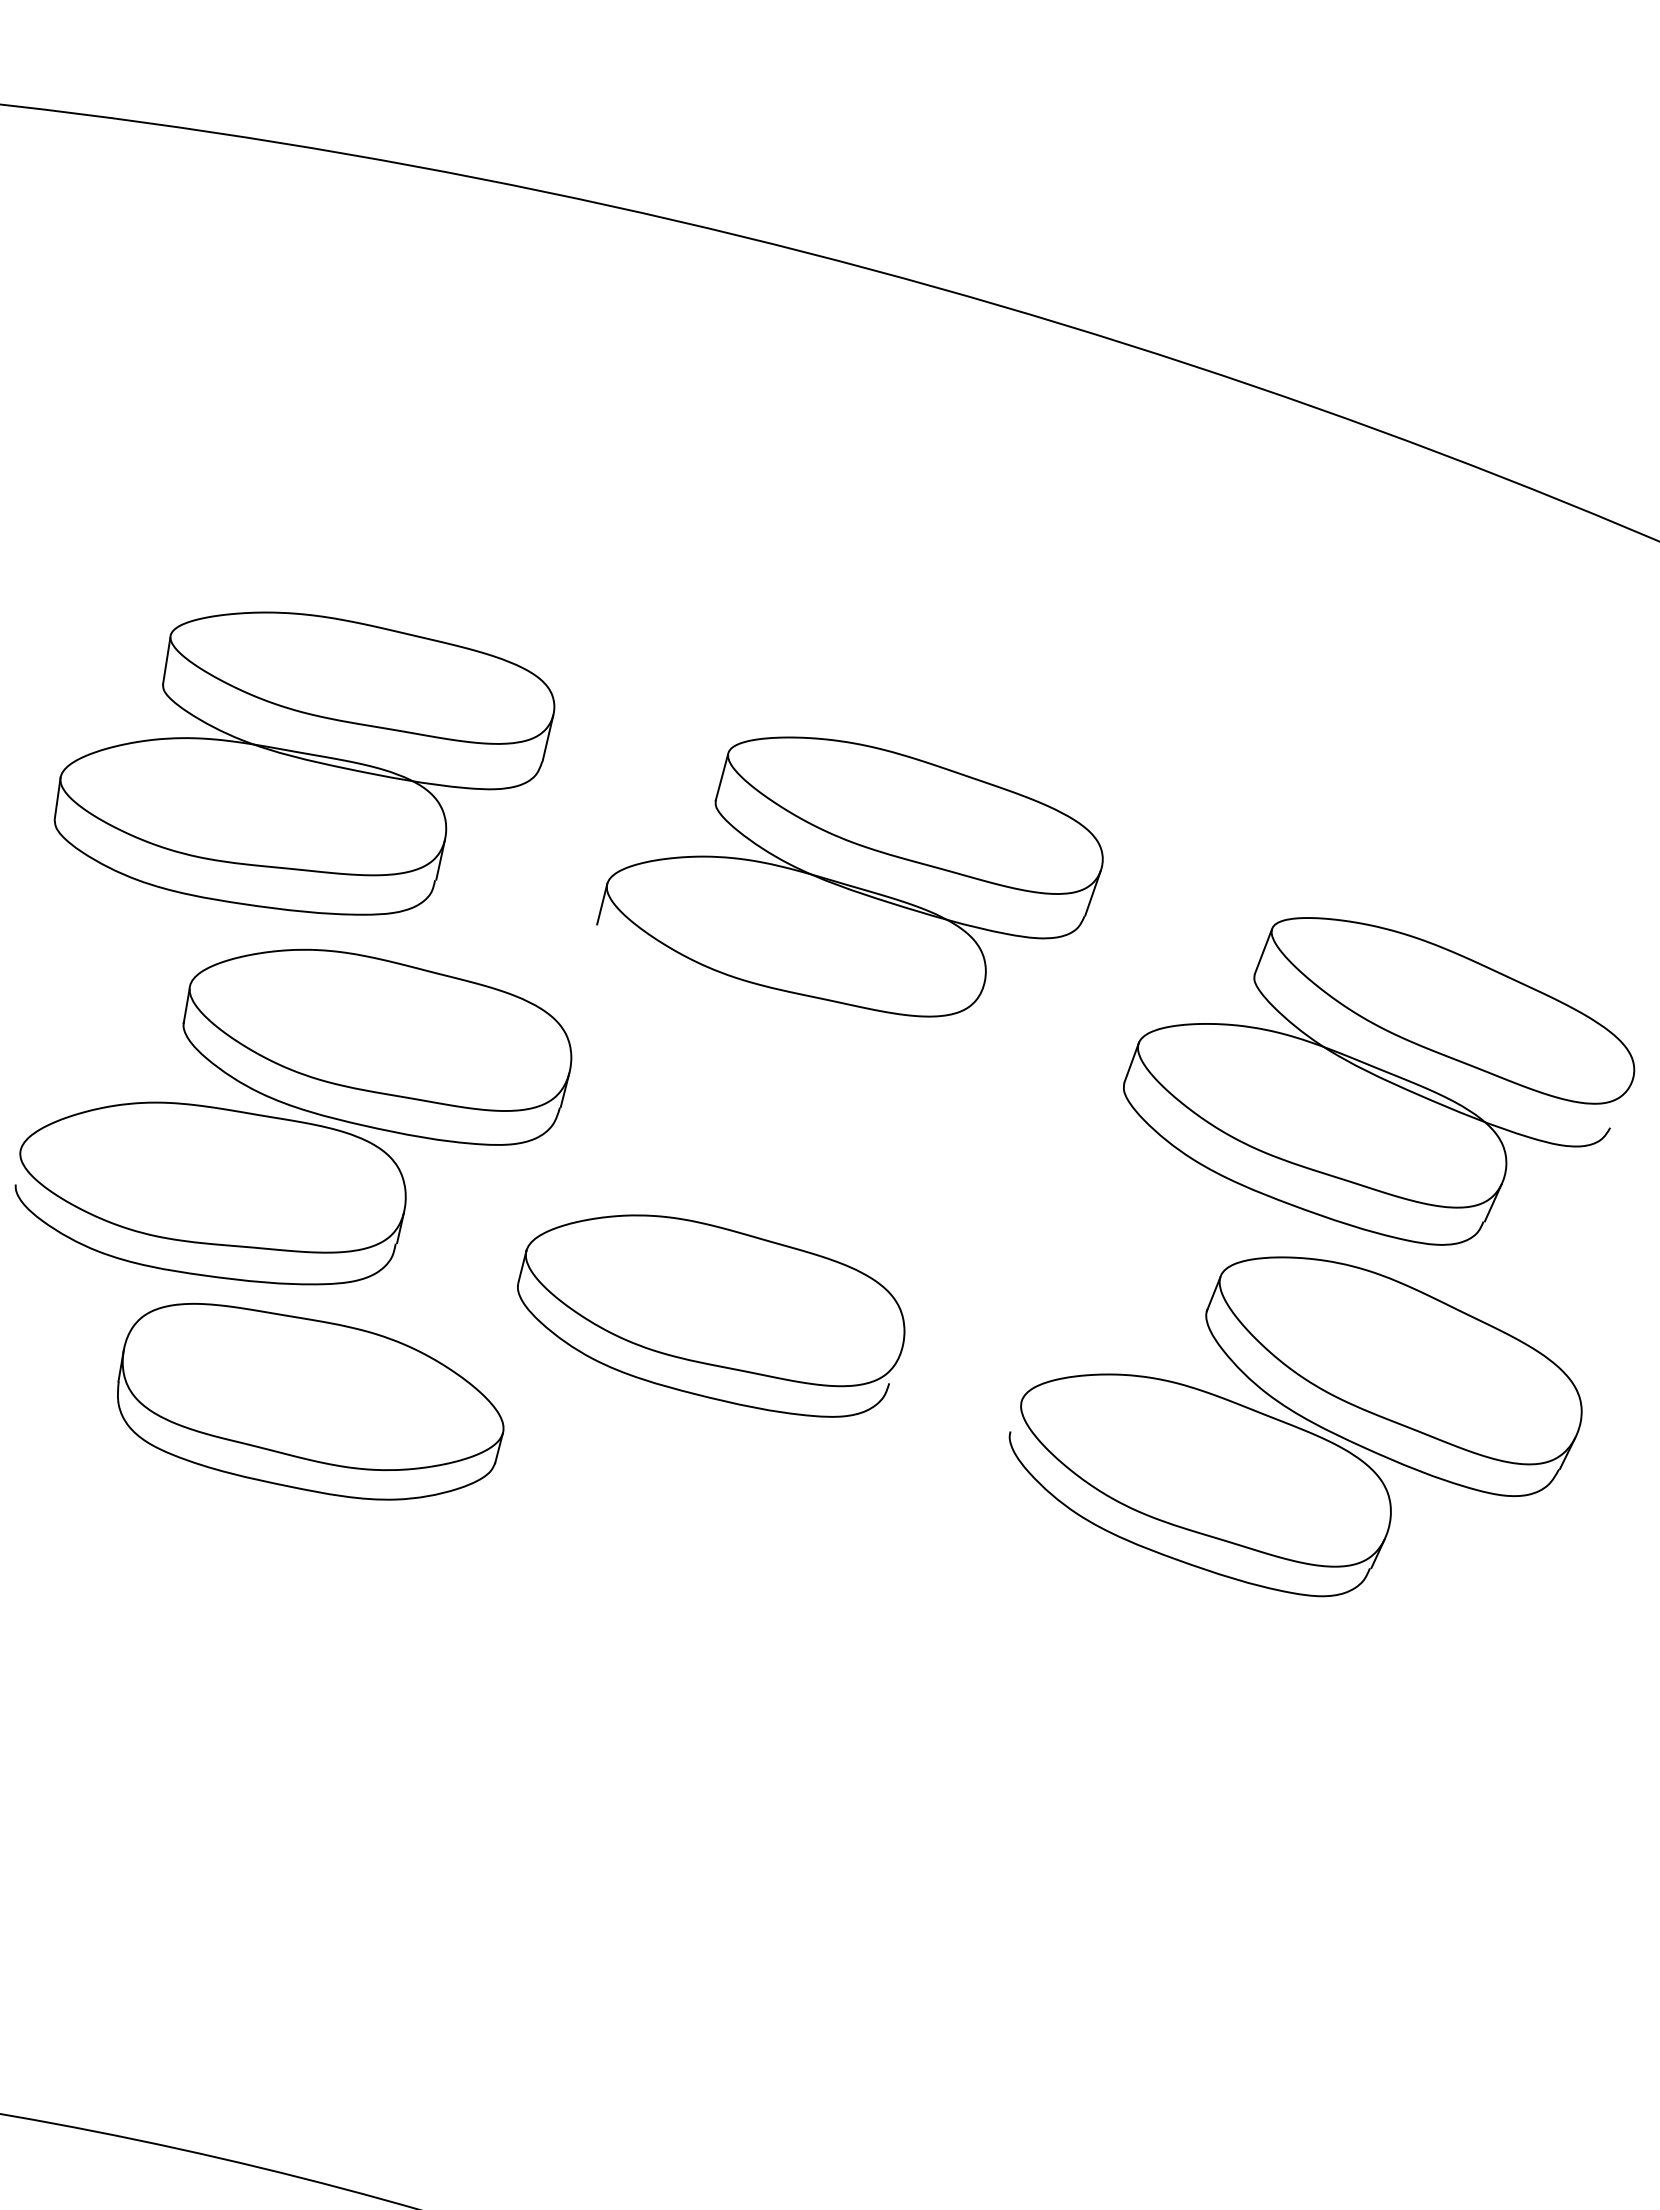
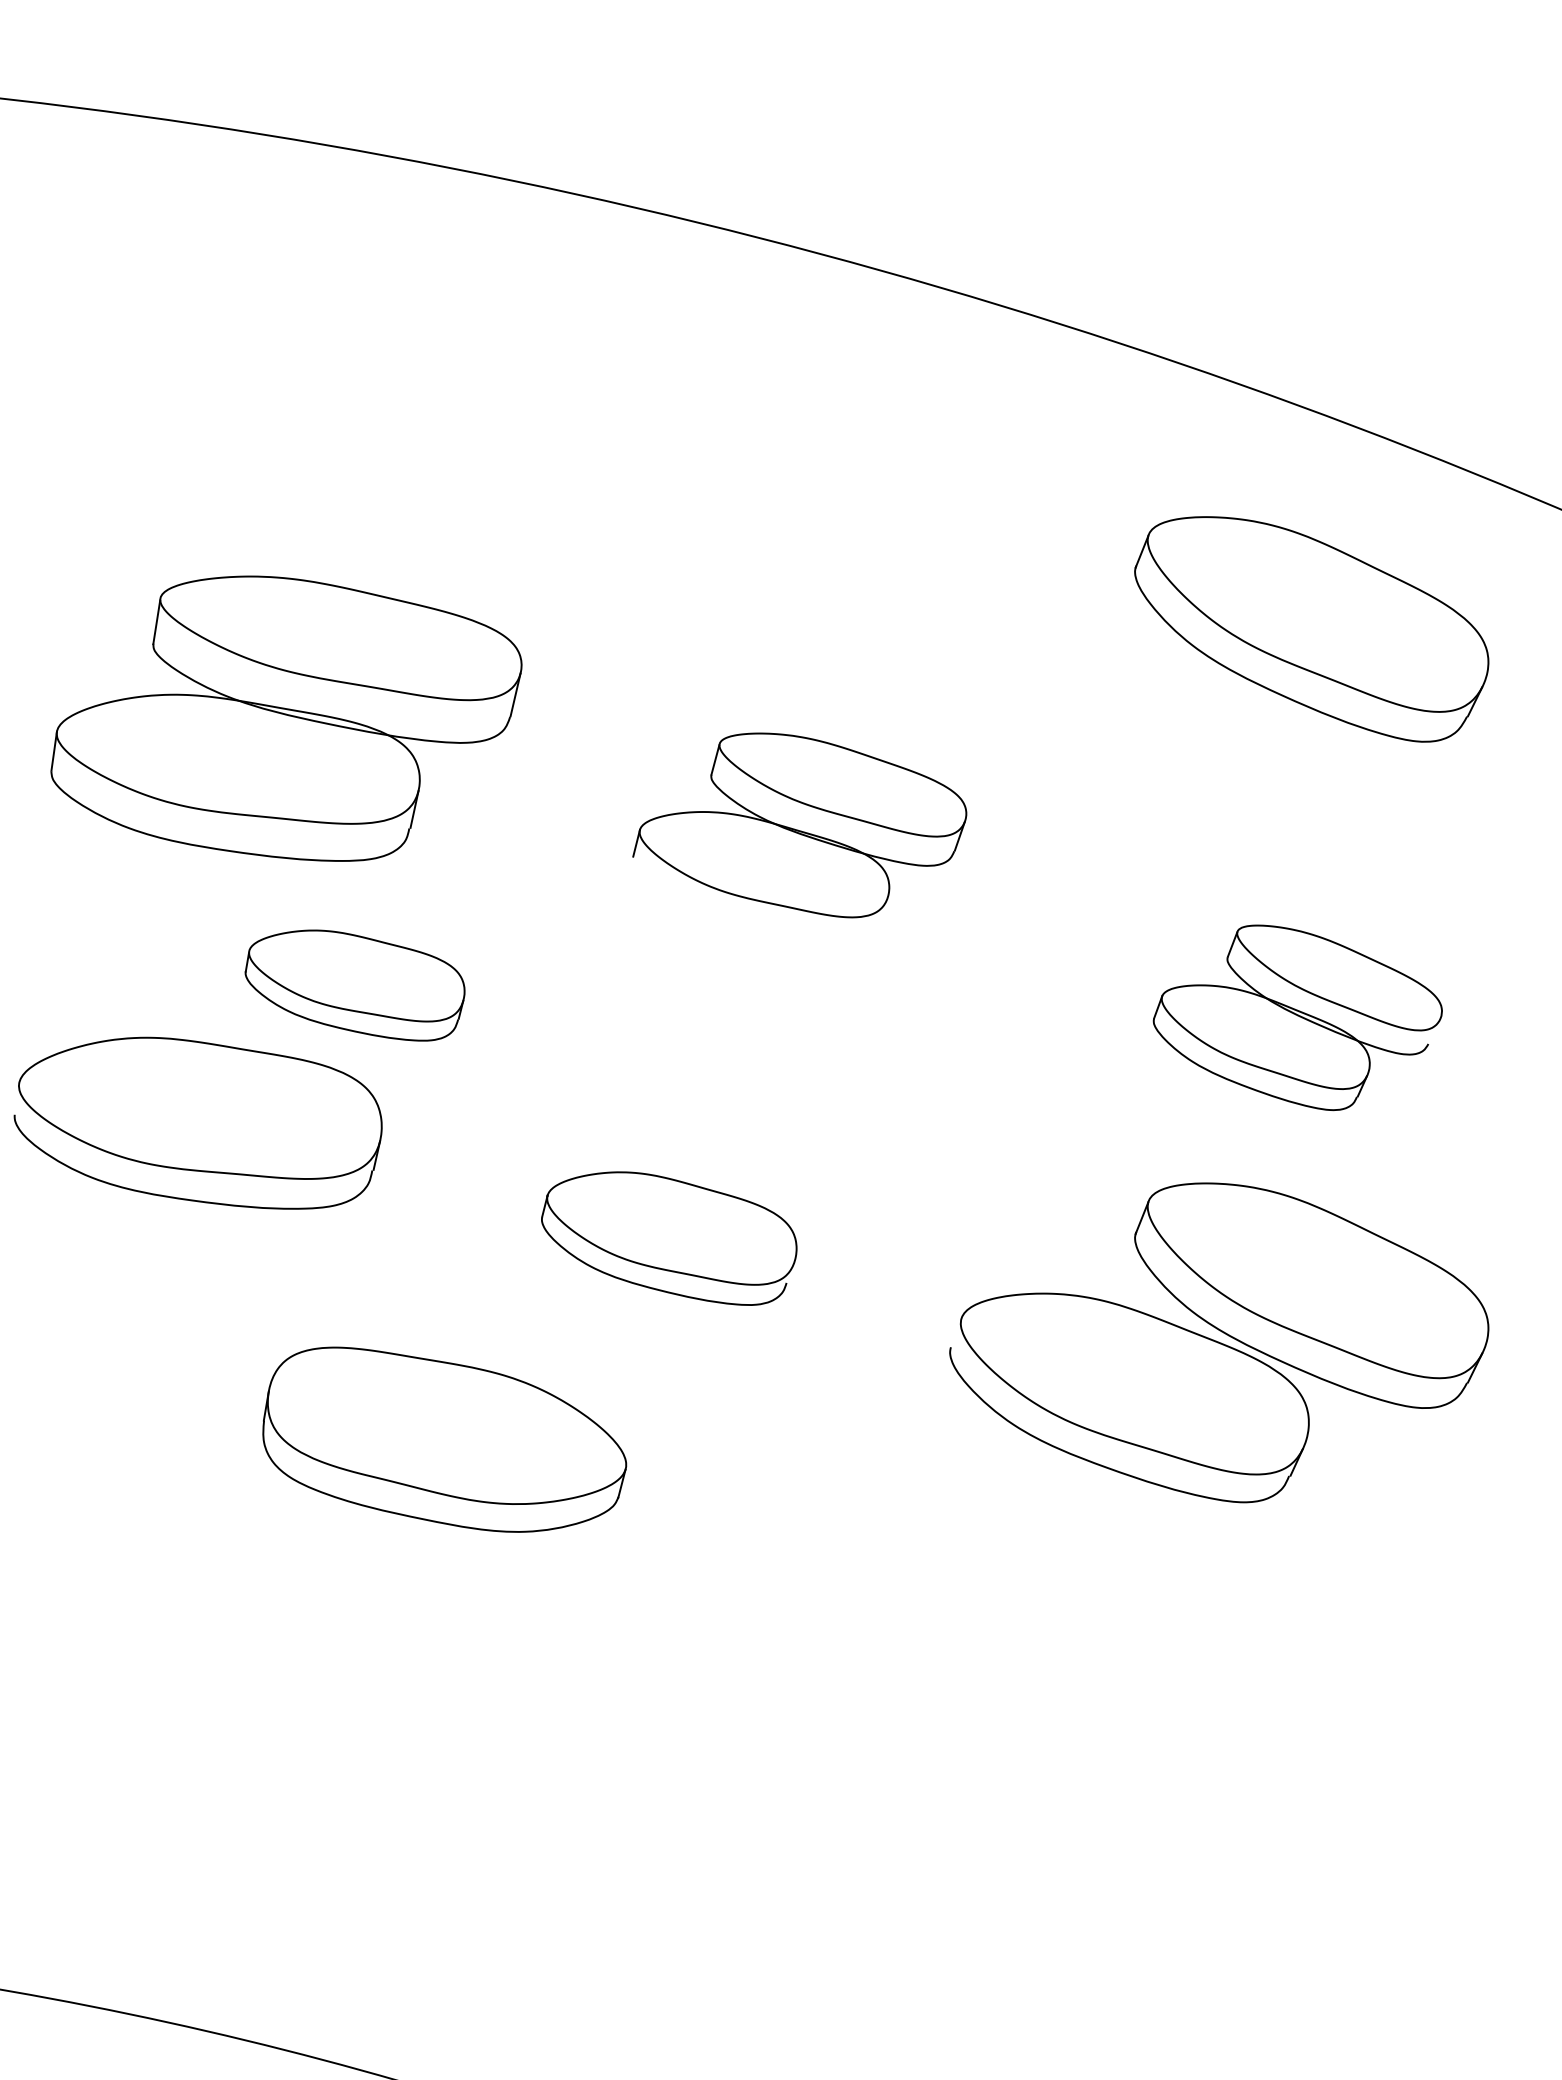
part: (1393, 668) -> (1311, 629), added
part: (849, 876) -> (799, 824), size x0.7
part: (377, 1046) -> (355, 984), size x0.6
part: (1379, 1081) -> (1298, 1017), size x0.6
part: (711, 1315) -> (669, 1238), size x0.7
part: (310, 1401) -> (444, 1439), moved

